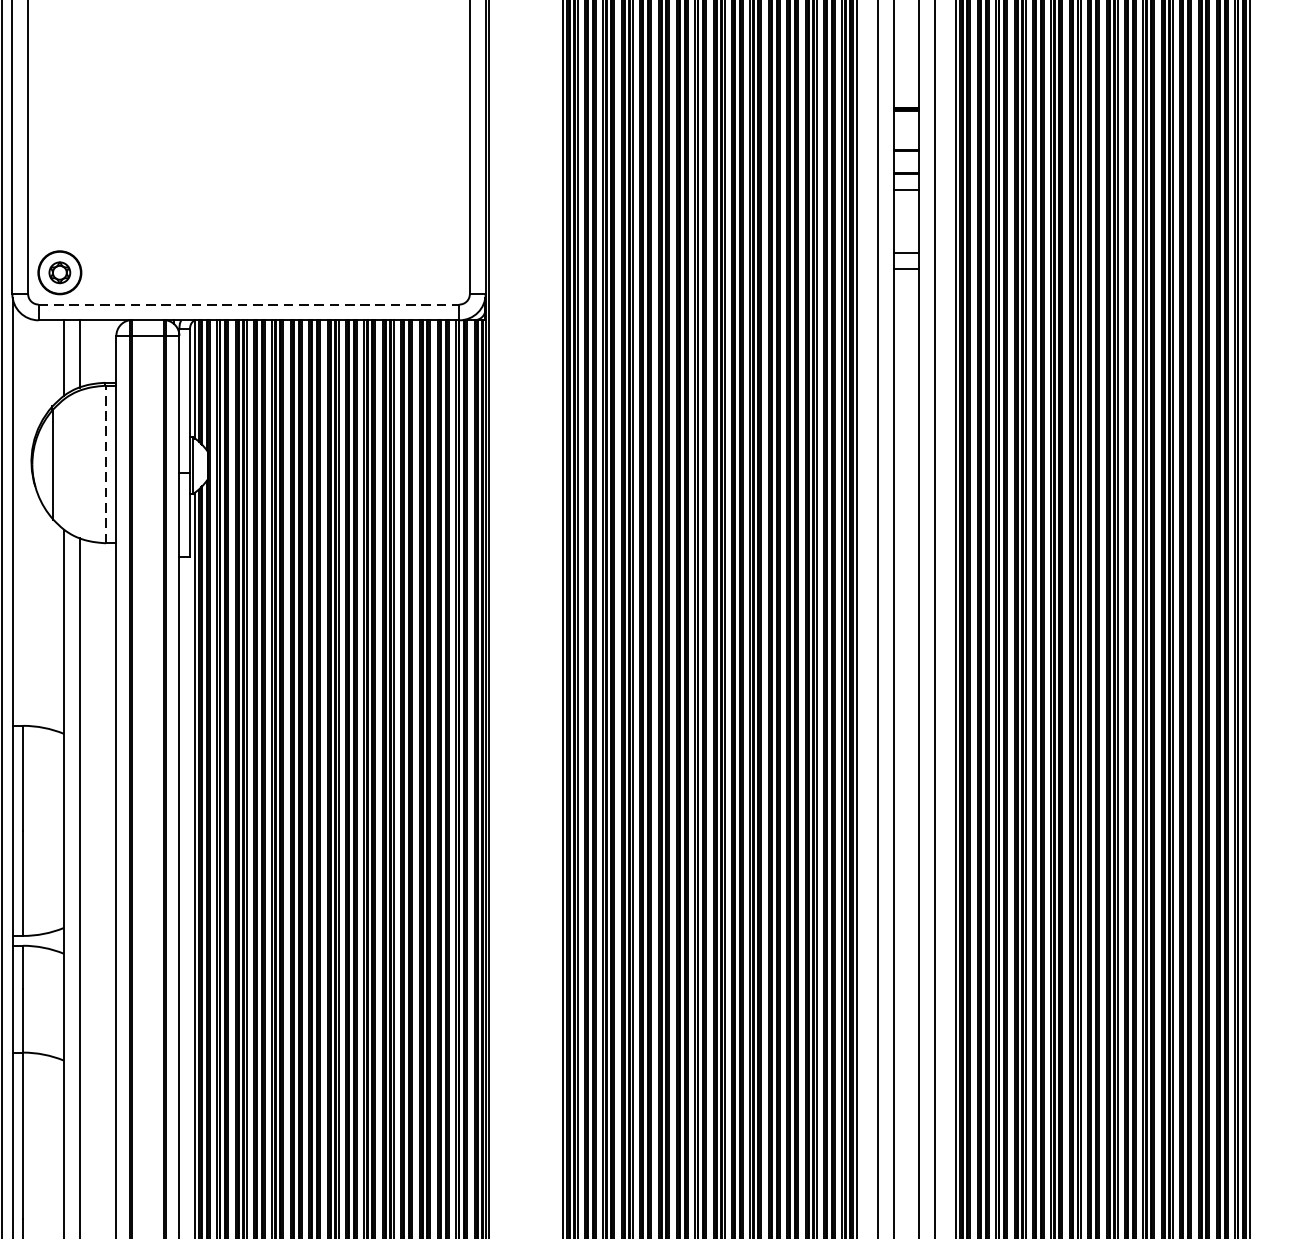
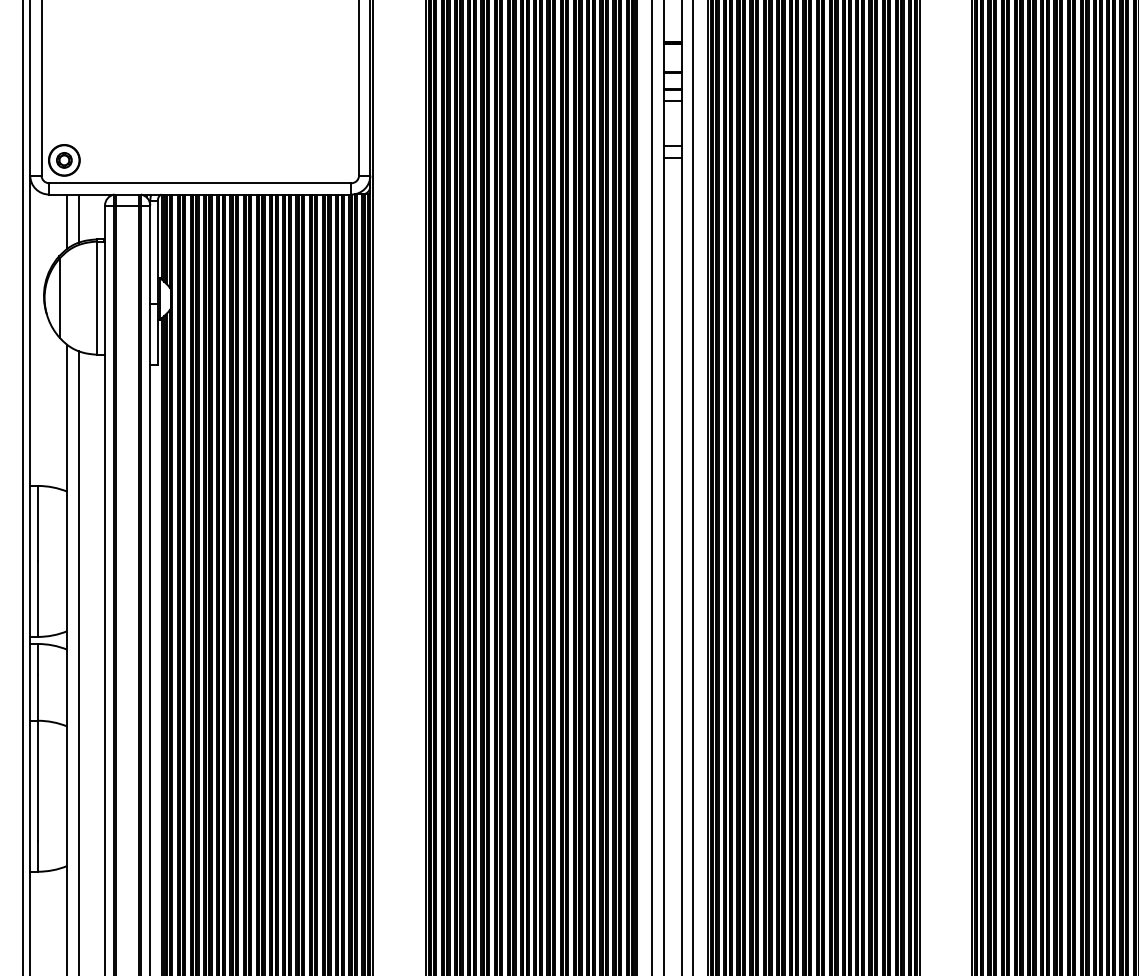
line: (249, 304) -> (200, 183), dashed -> solid
line: (105, 464) -> (97, 298), dashed -> solid

